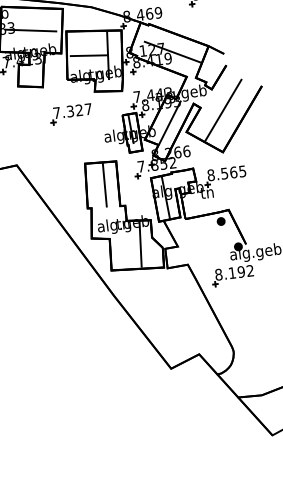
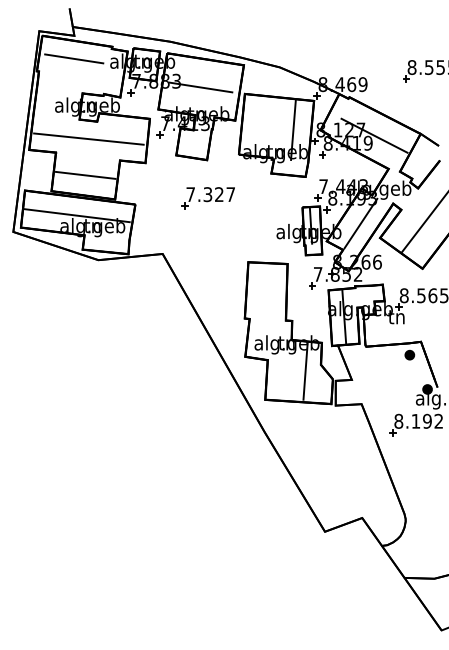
line: (88, 55) -> (269, 127), removed
part: (70, 114) -> (207, 198), moved
line: (104, 184) -> (269, 291), removed

